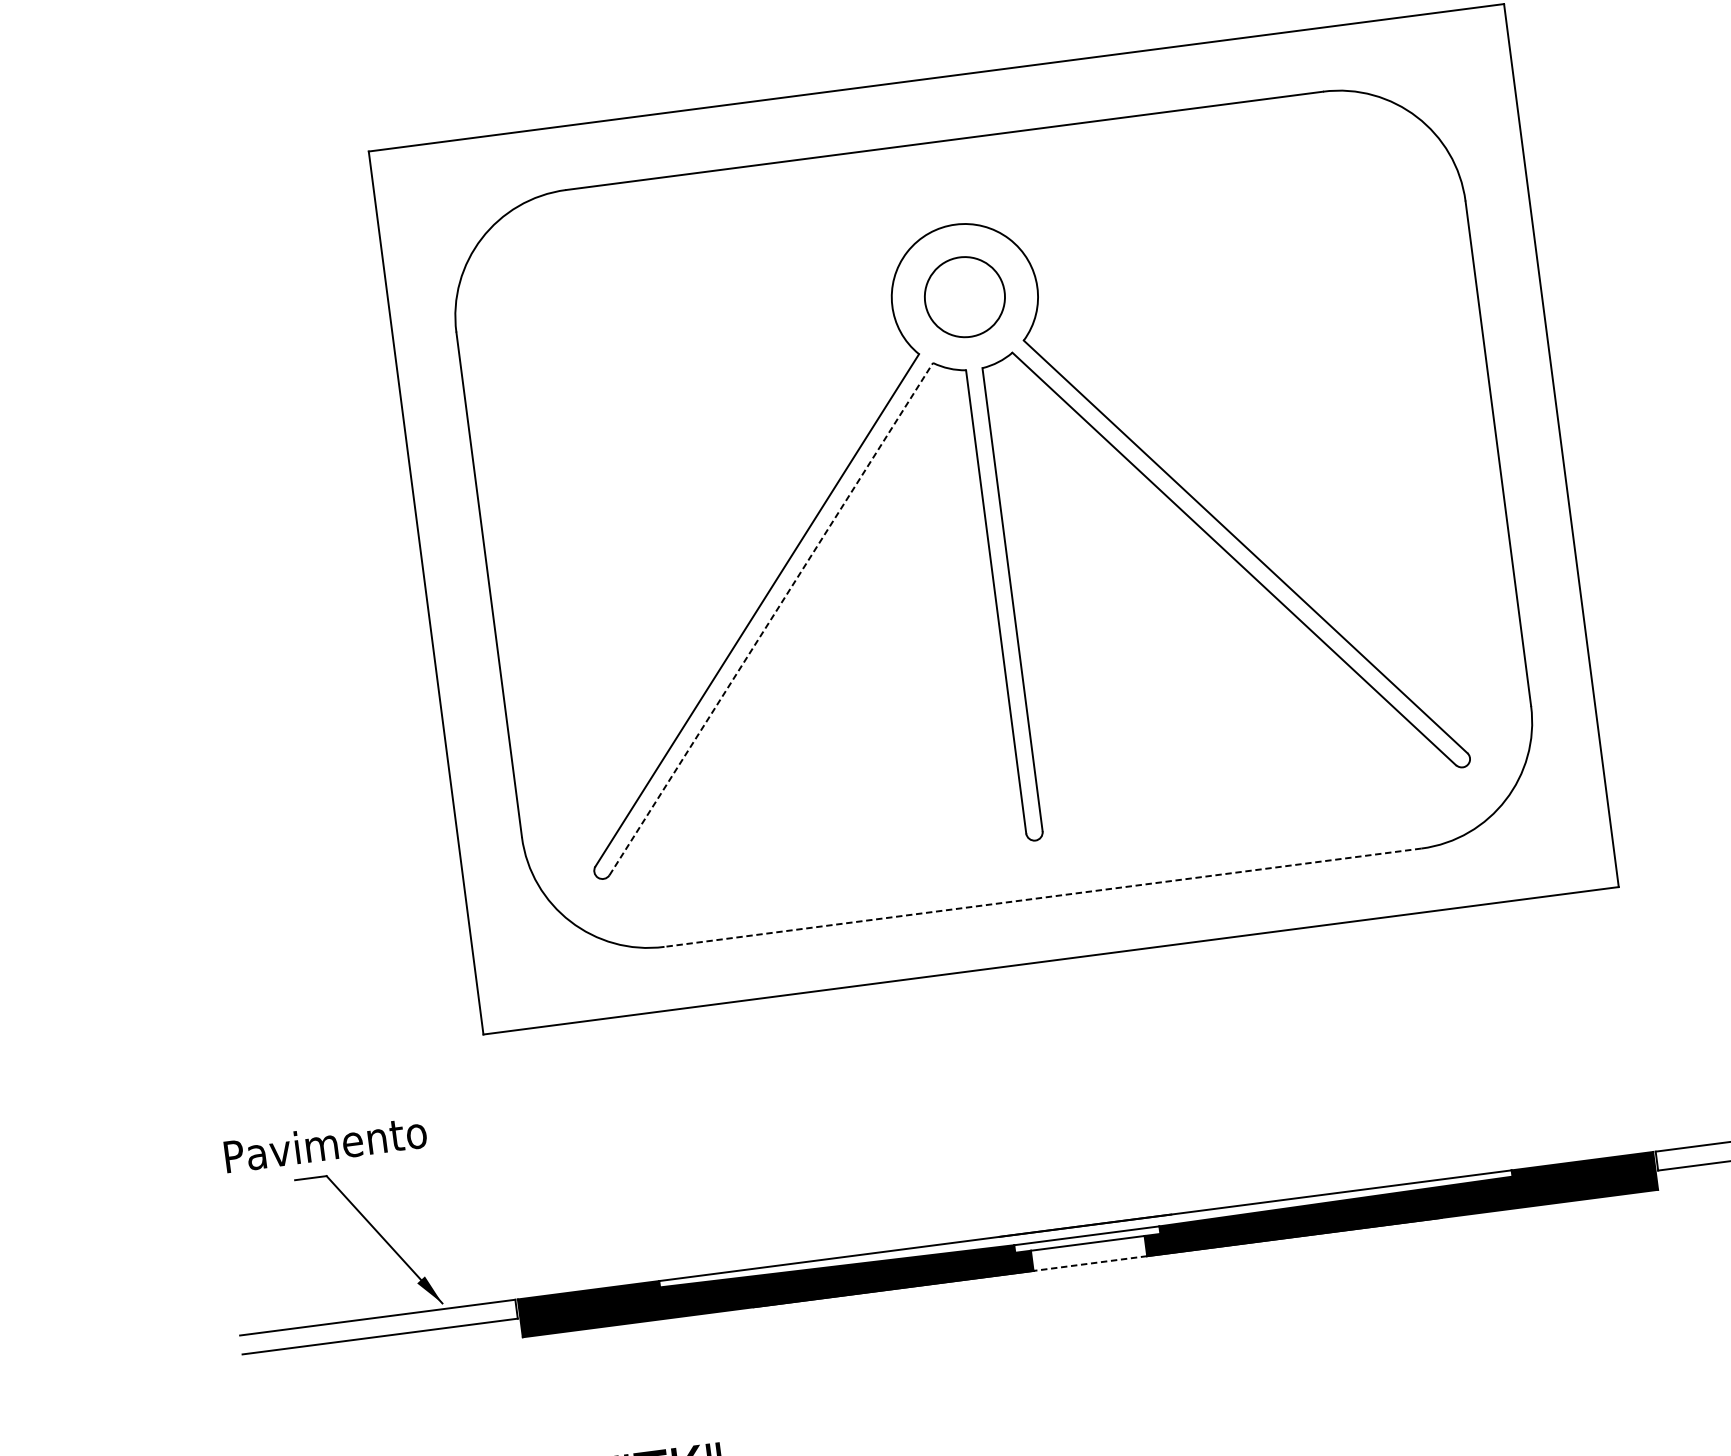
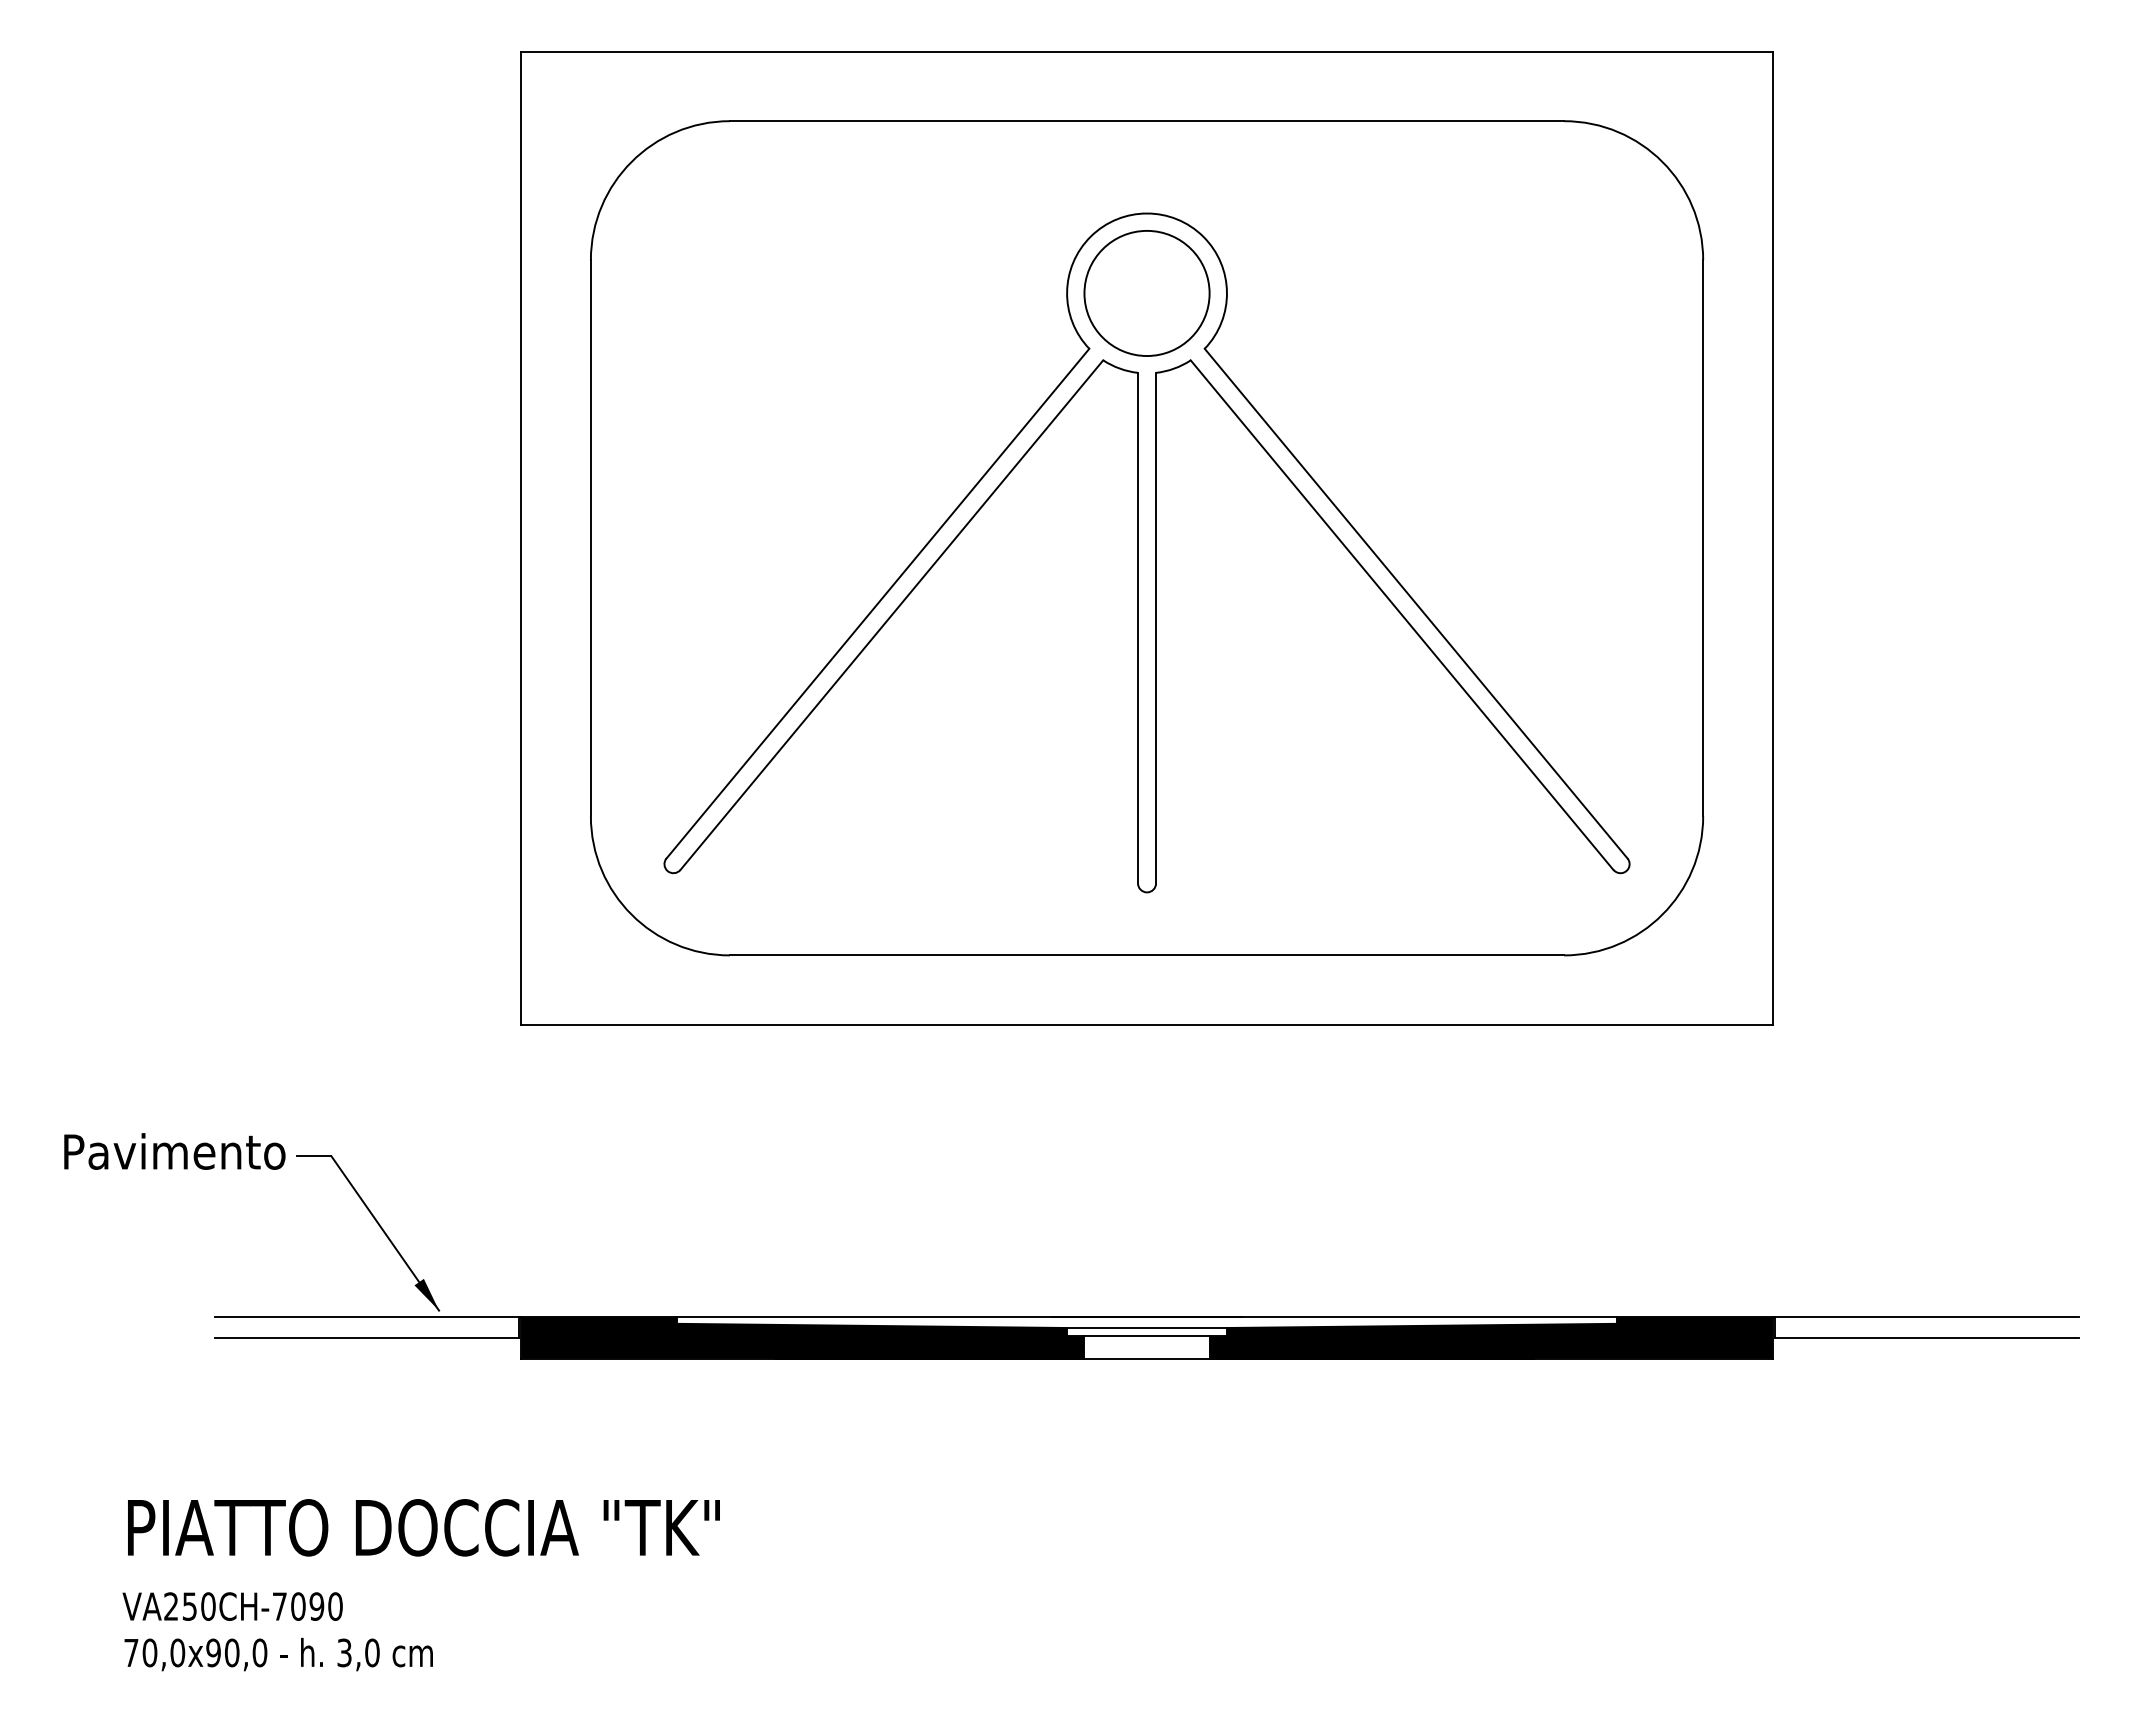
circle: (964, 297) -> (1146, 293), size x1.43
line: (771, 618) -> (892, 614), dashed -> solid
line: (1042, 897) -> (1146, 955), dashed -> solid
text: (325, 1144) -> (174, 1151), moved
line: (1090, 1263) -> (1147, 1358), dashed -> solid

